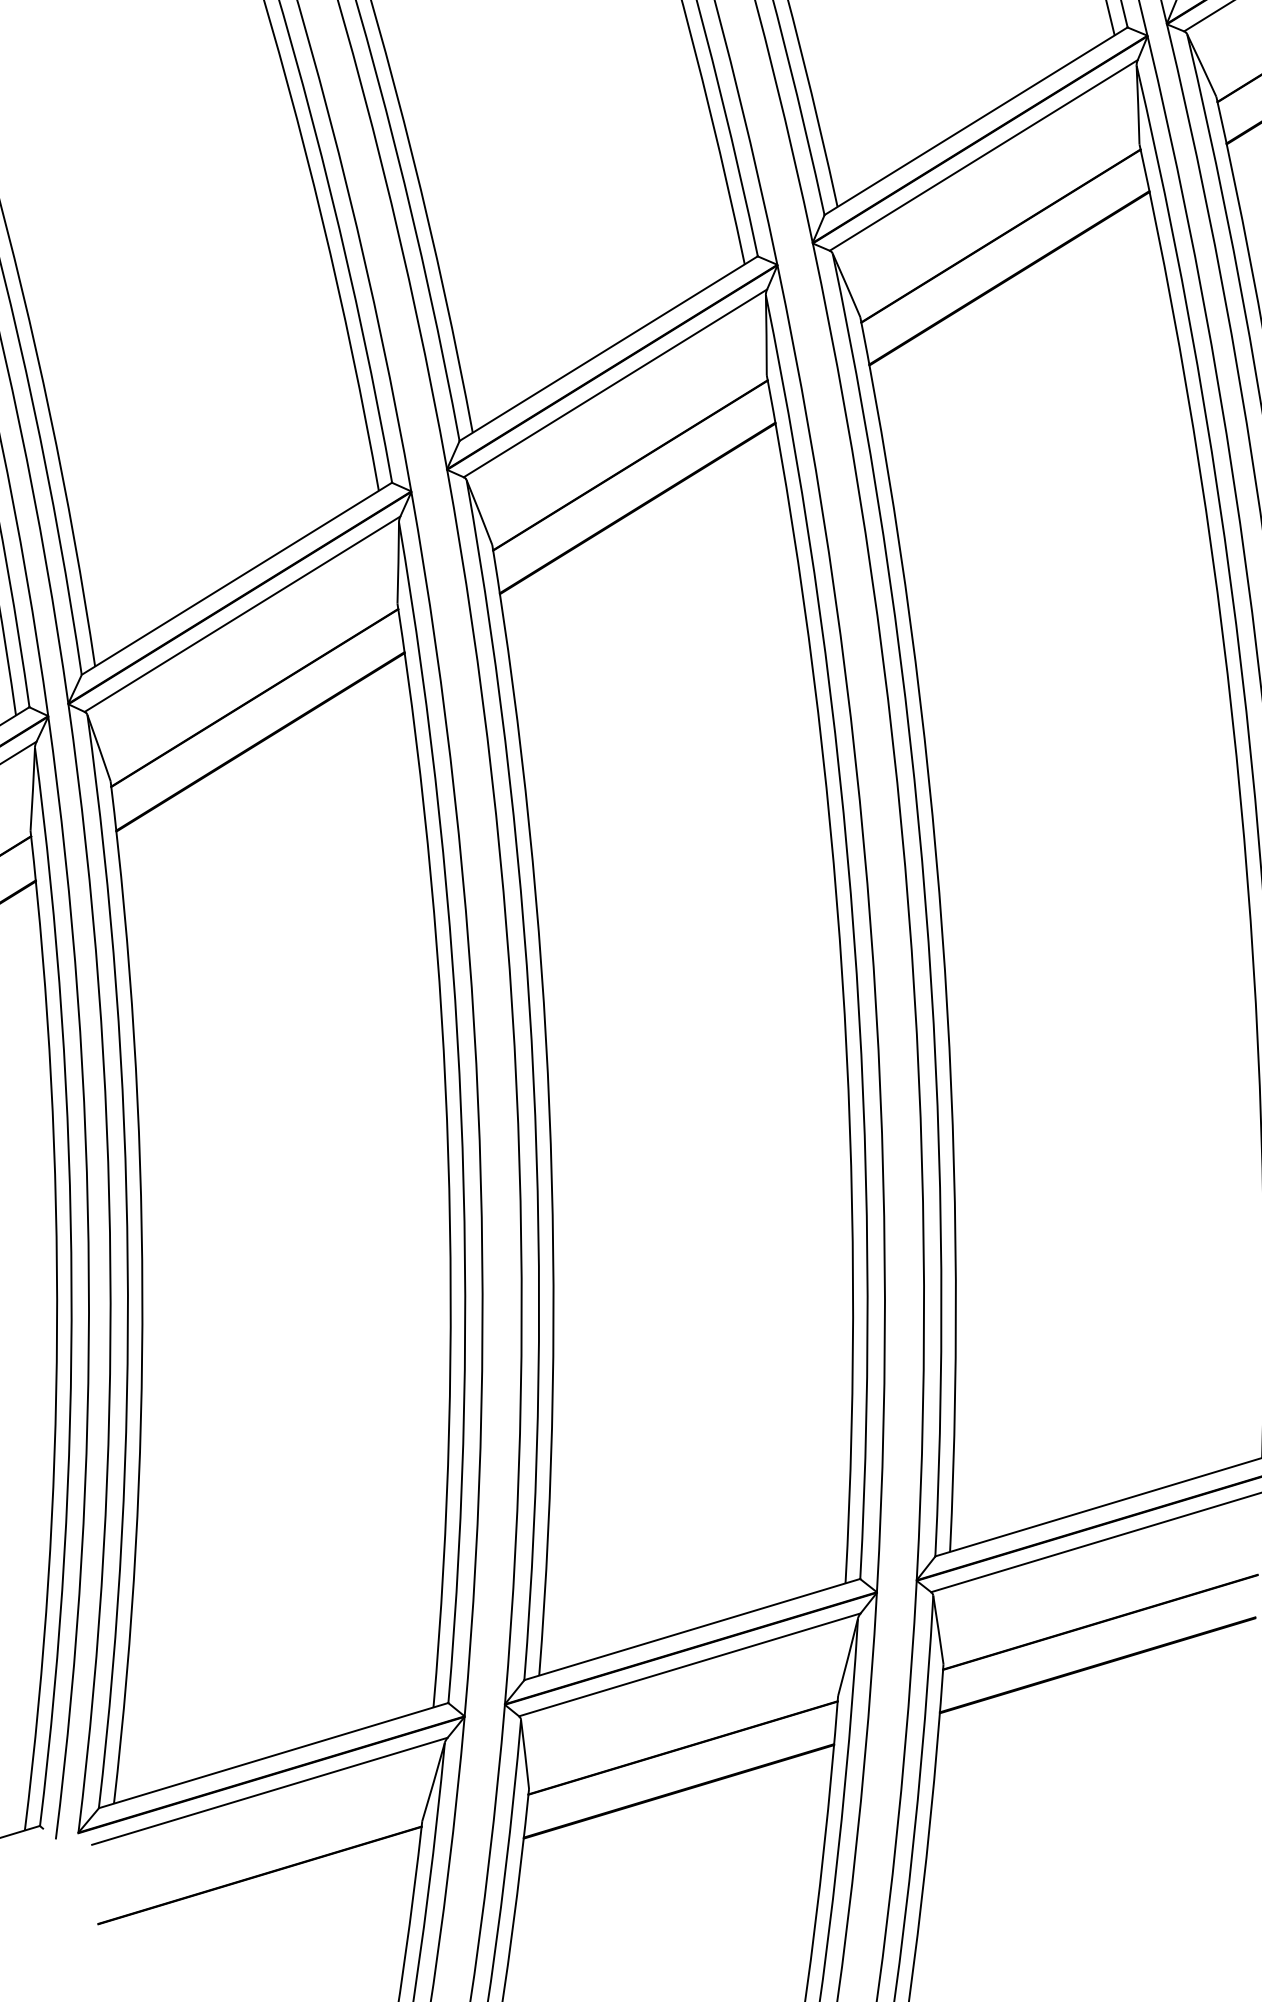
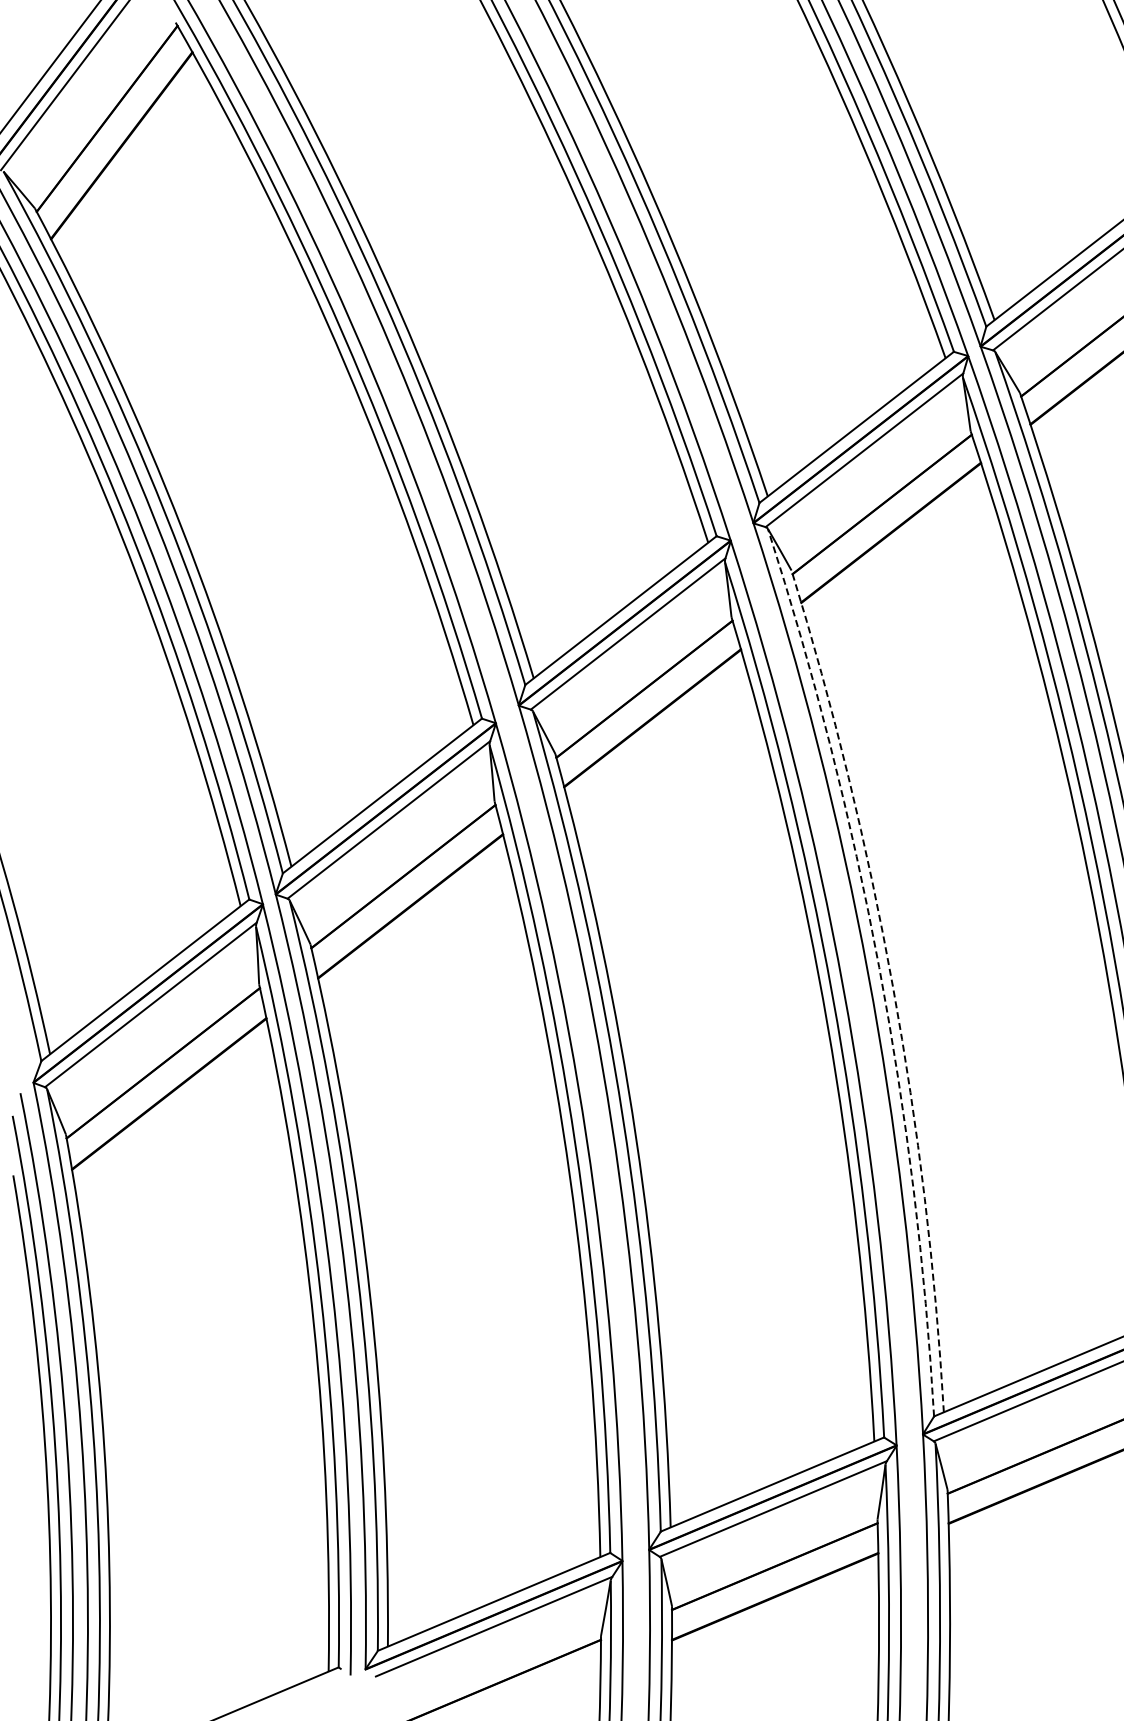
arc: (925, 901) -> (879, 967), solid -> dashed
arc: (941, 931) -> (892, 986), solid -> dashed

